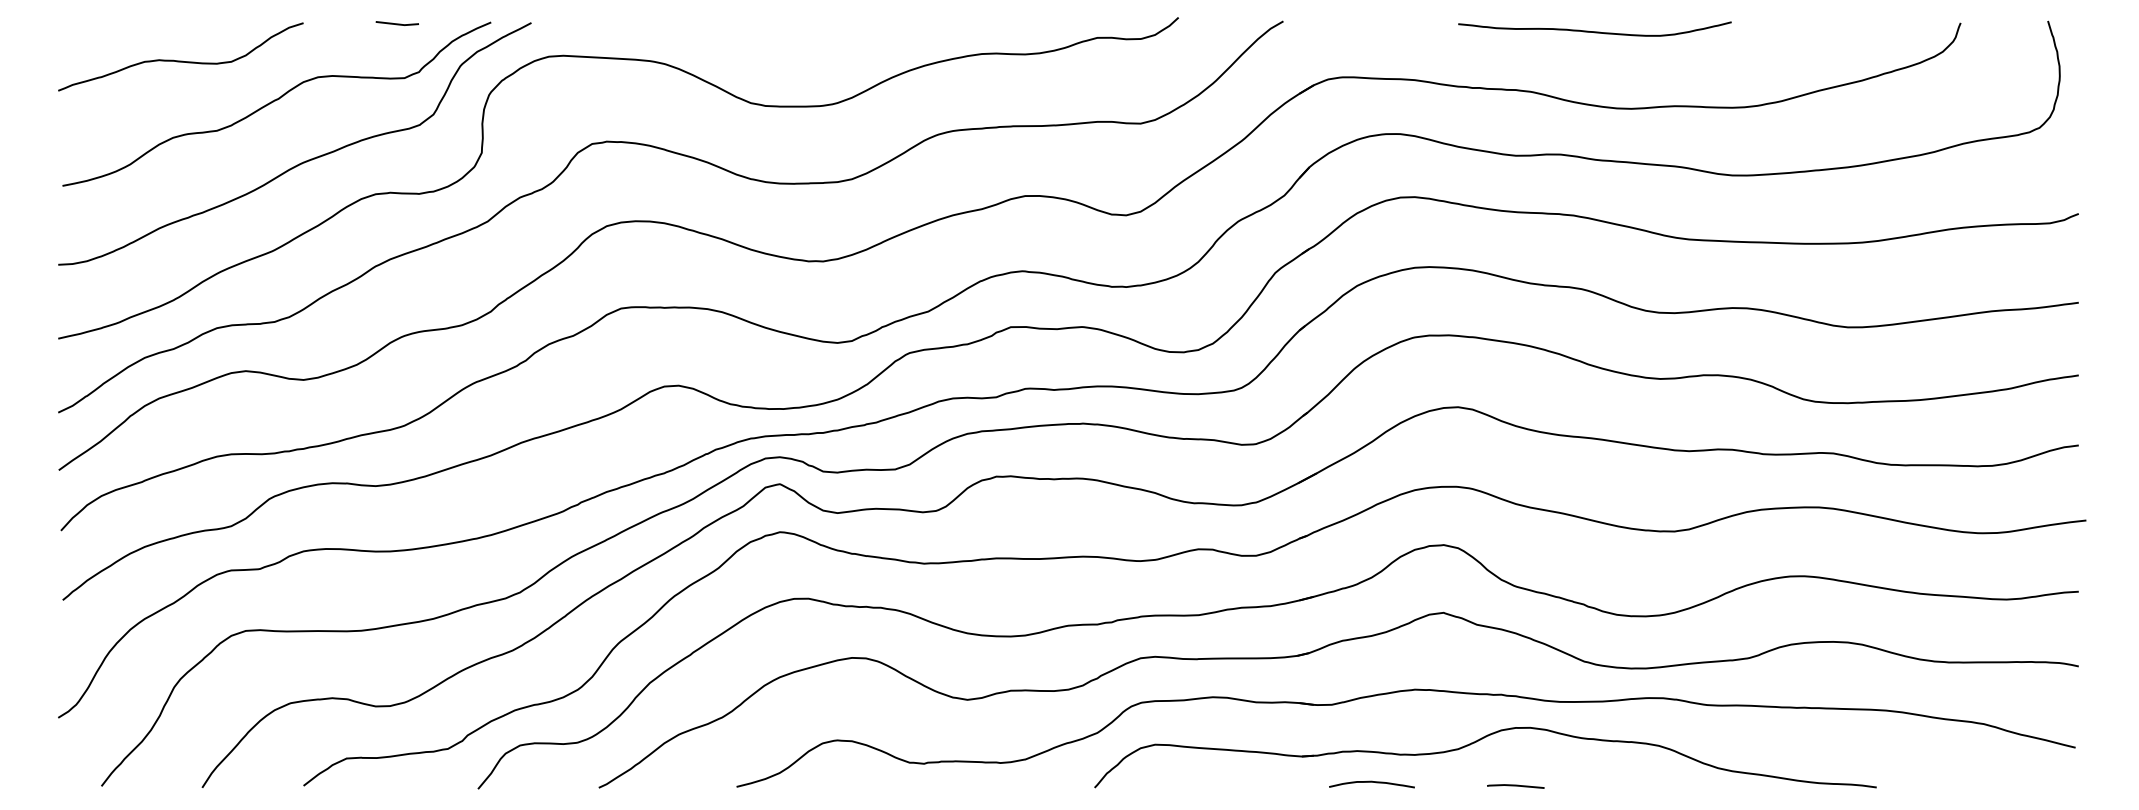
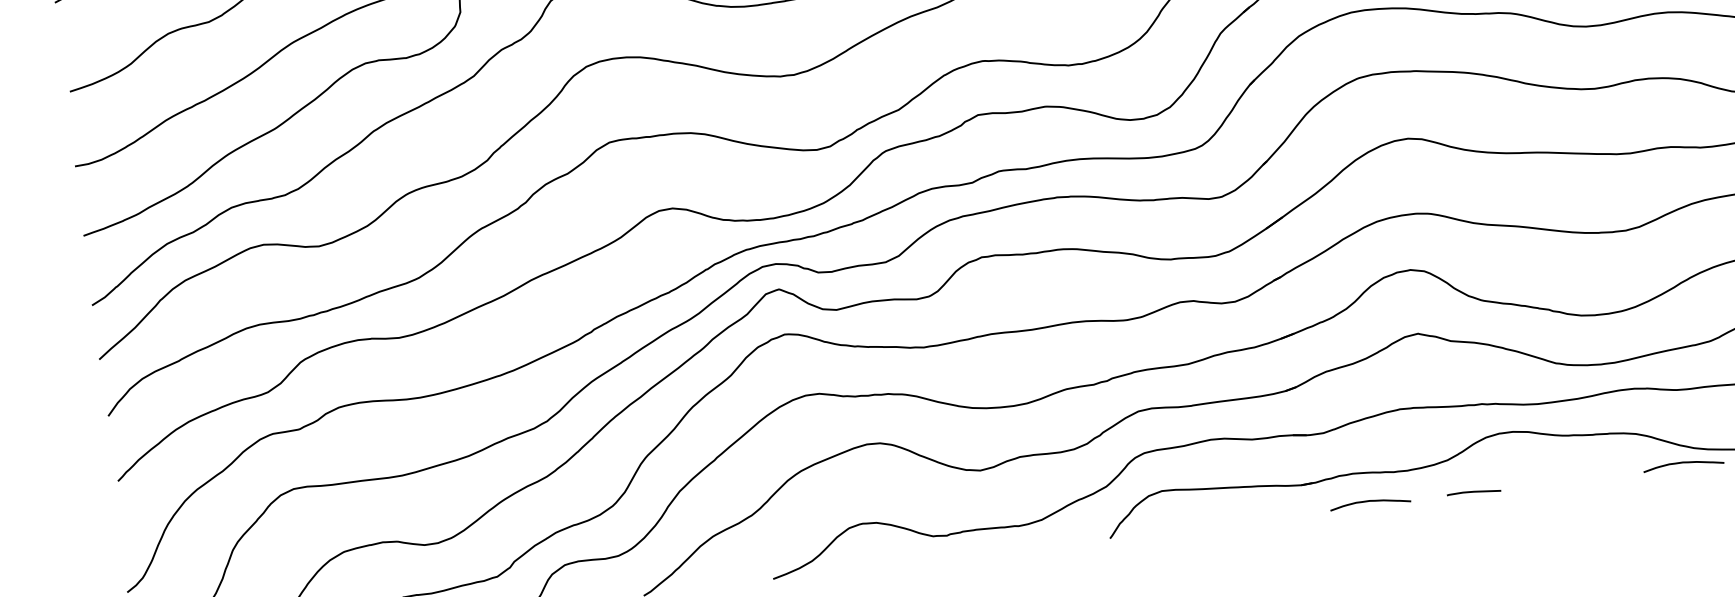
curve: (1704, 782) -> (1682, 463), added
line: (1515, 786) -> (1473, 492), moved

